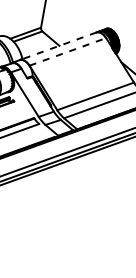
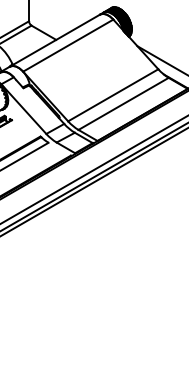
line: (57, 46) -> (54, 40), dashed -> solid
line: (68, 51) -> (68, 45), dashed -> solid

